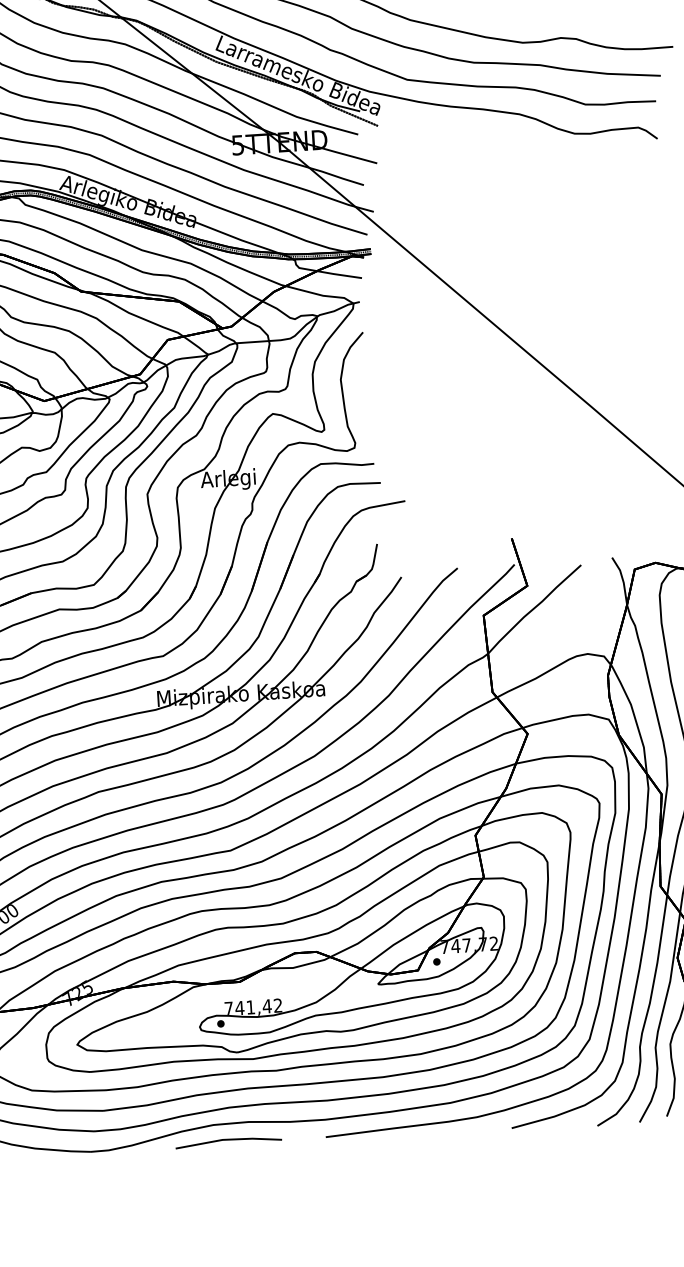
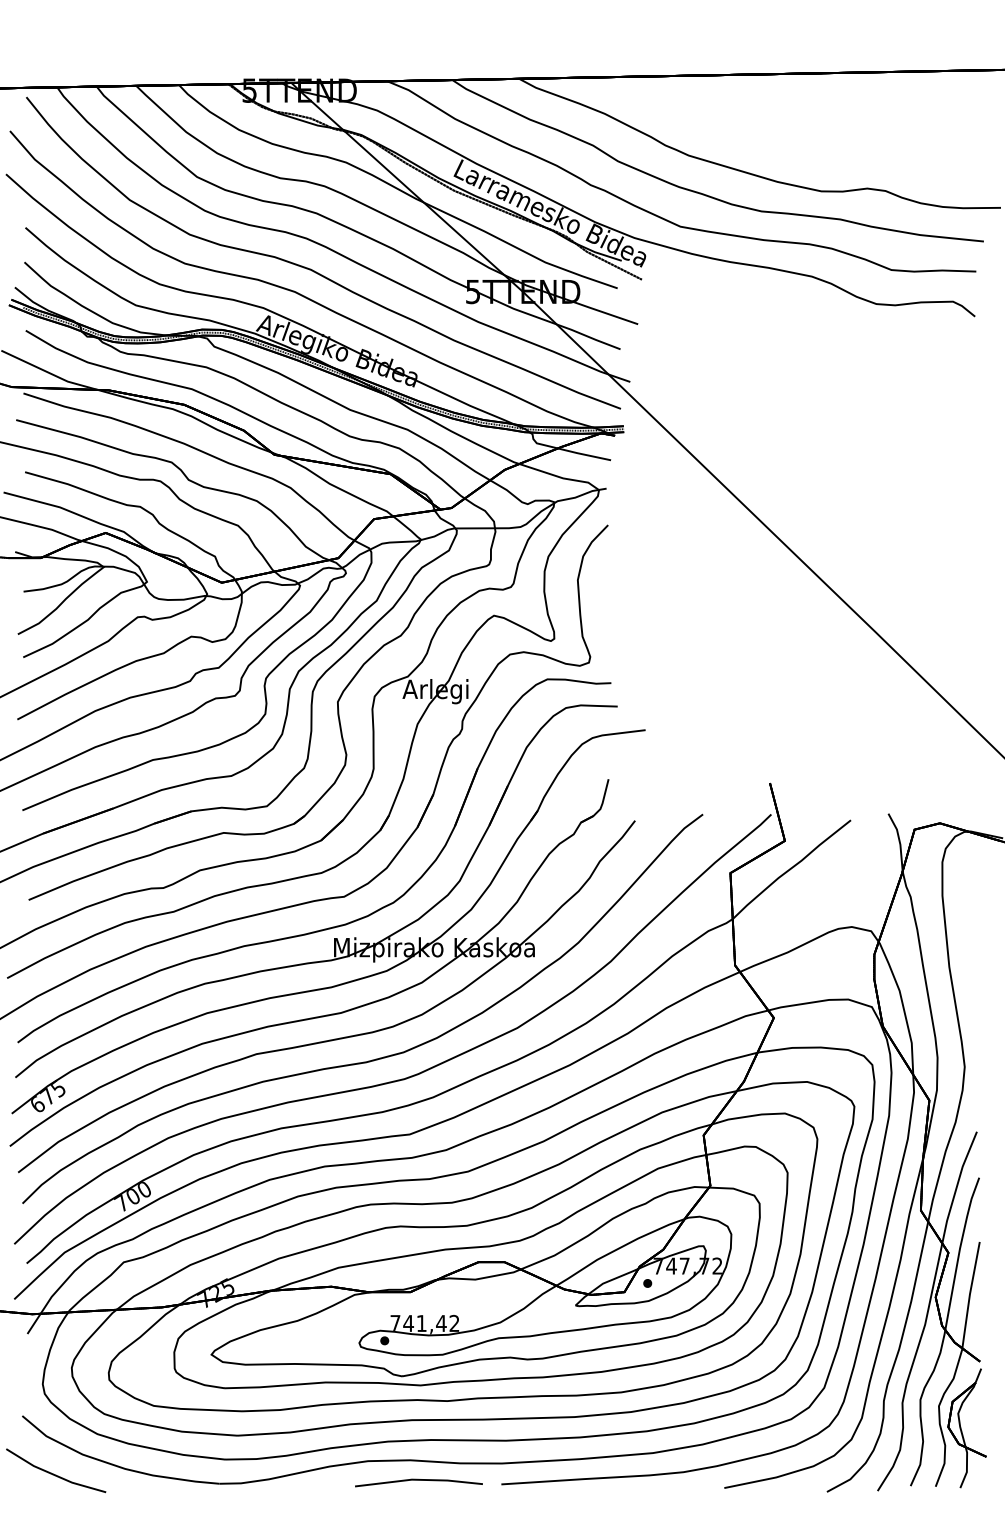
line: (228, 1140) -> (418, 1480), moved

